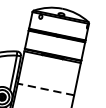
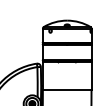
line: (45, 89) -> (66, 90), dashed -> solid

